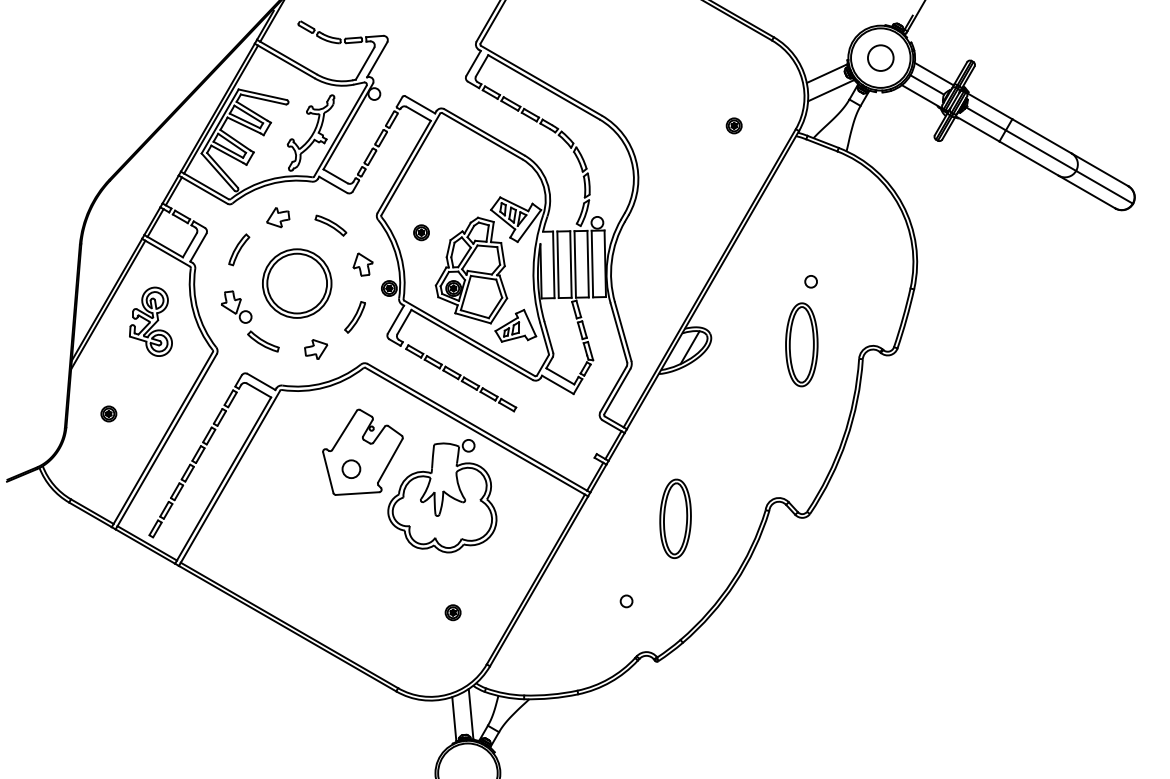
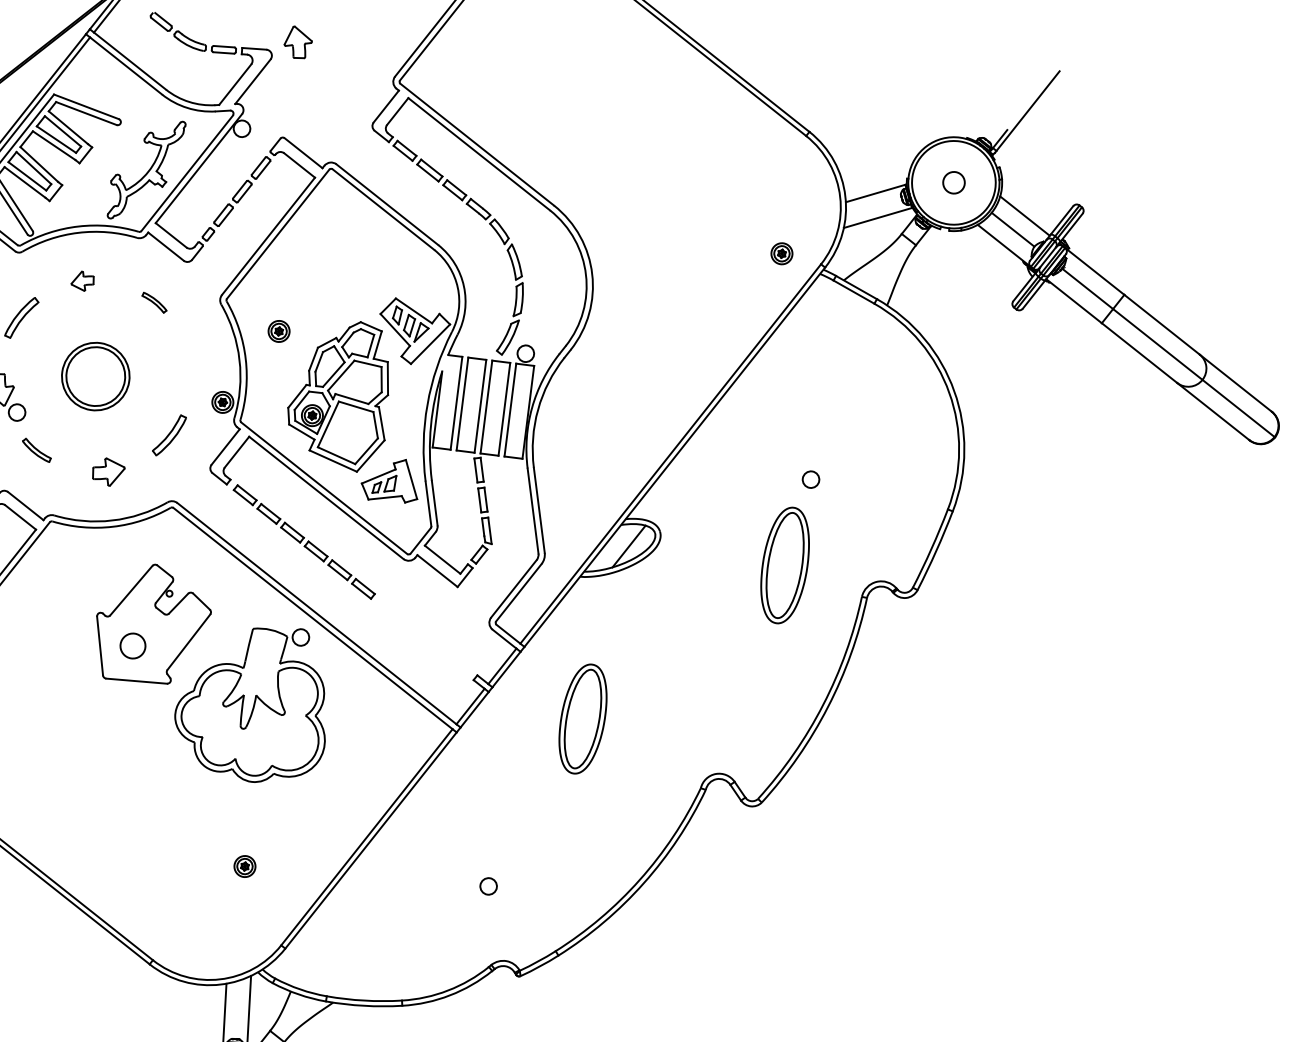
circle: (880, 57) -> (953, 181), size x0.6
part: (733, 125) -> (781, 253), moved
part: (278, 217) -> (83, 280), size x0.7
part: (330, 225) -> (153, 302), size x0.6
part: (362, 264) -> (297, 42), moved
part: (297, 283) -> (96, 376), size x0.7
part: (263, 341) -> (36, 450), size x0.7
part: (675, 518) -> (582, 718), moved

